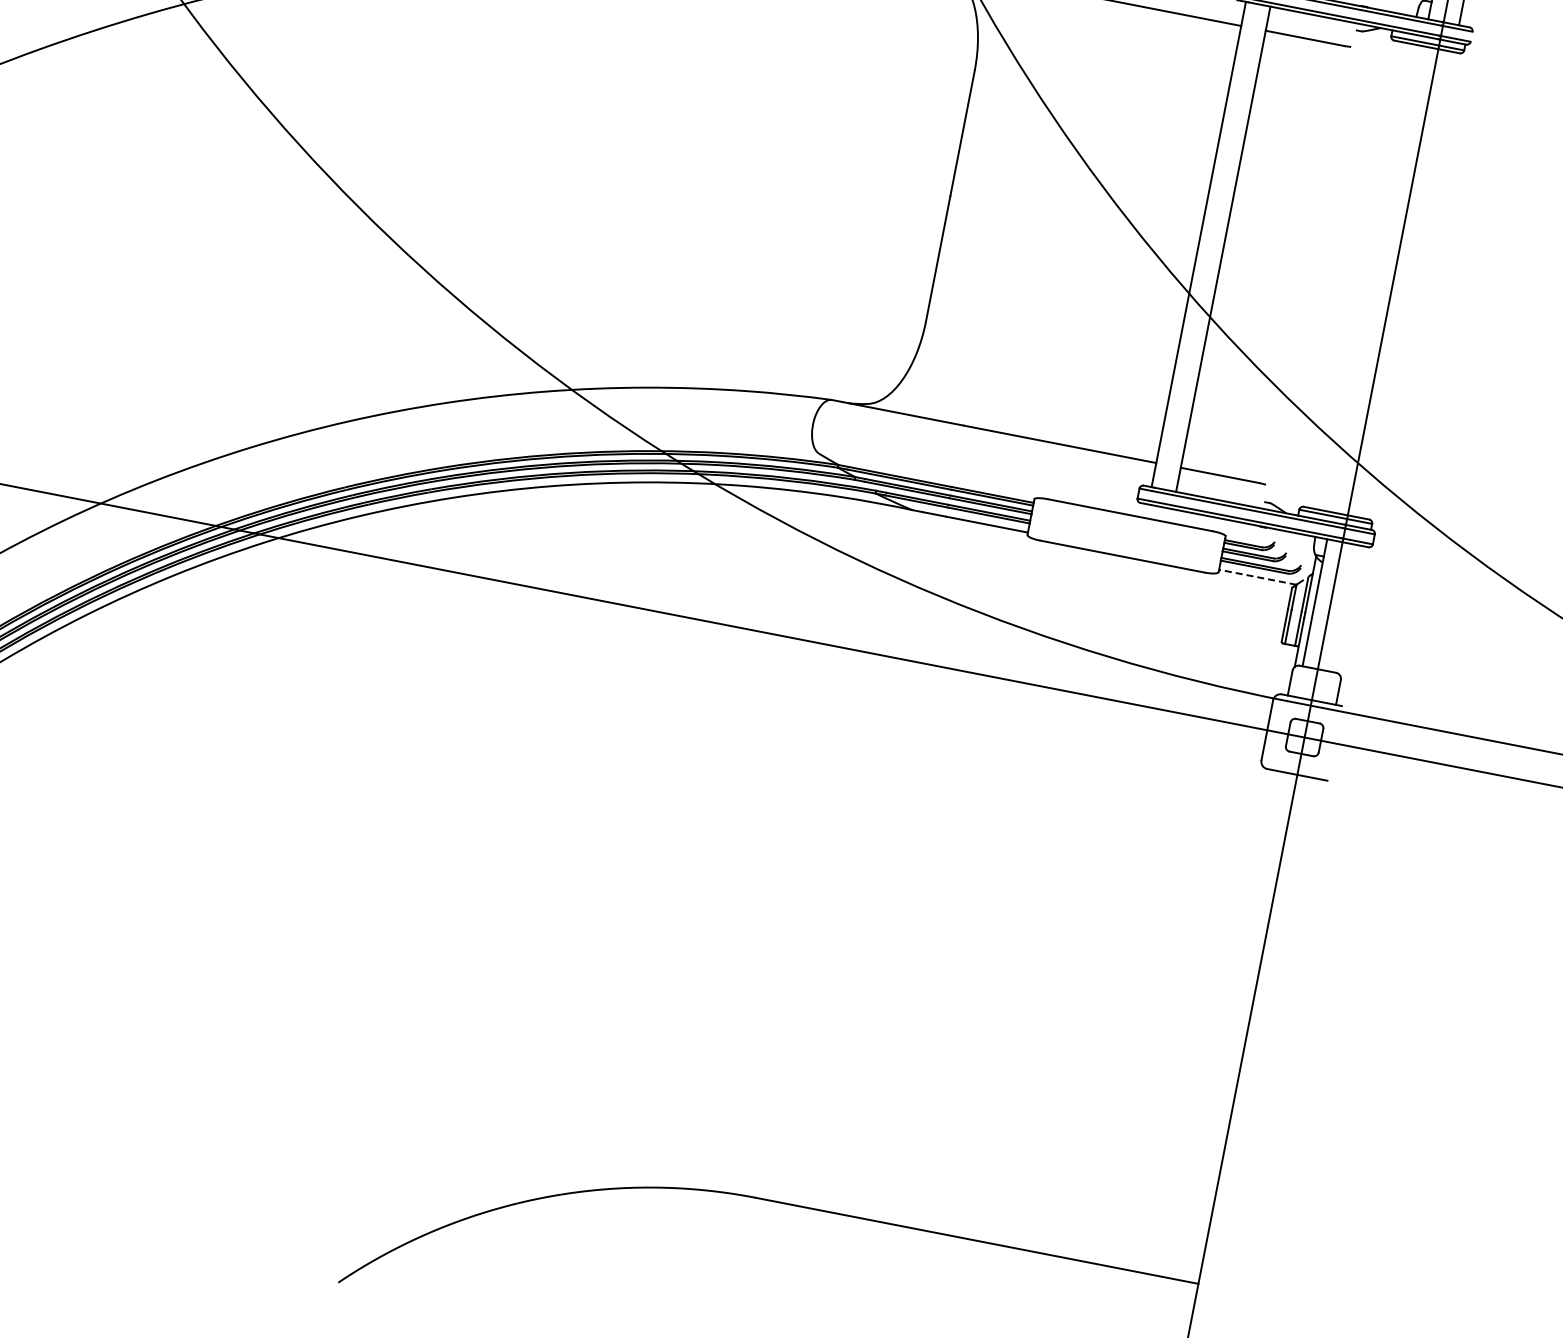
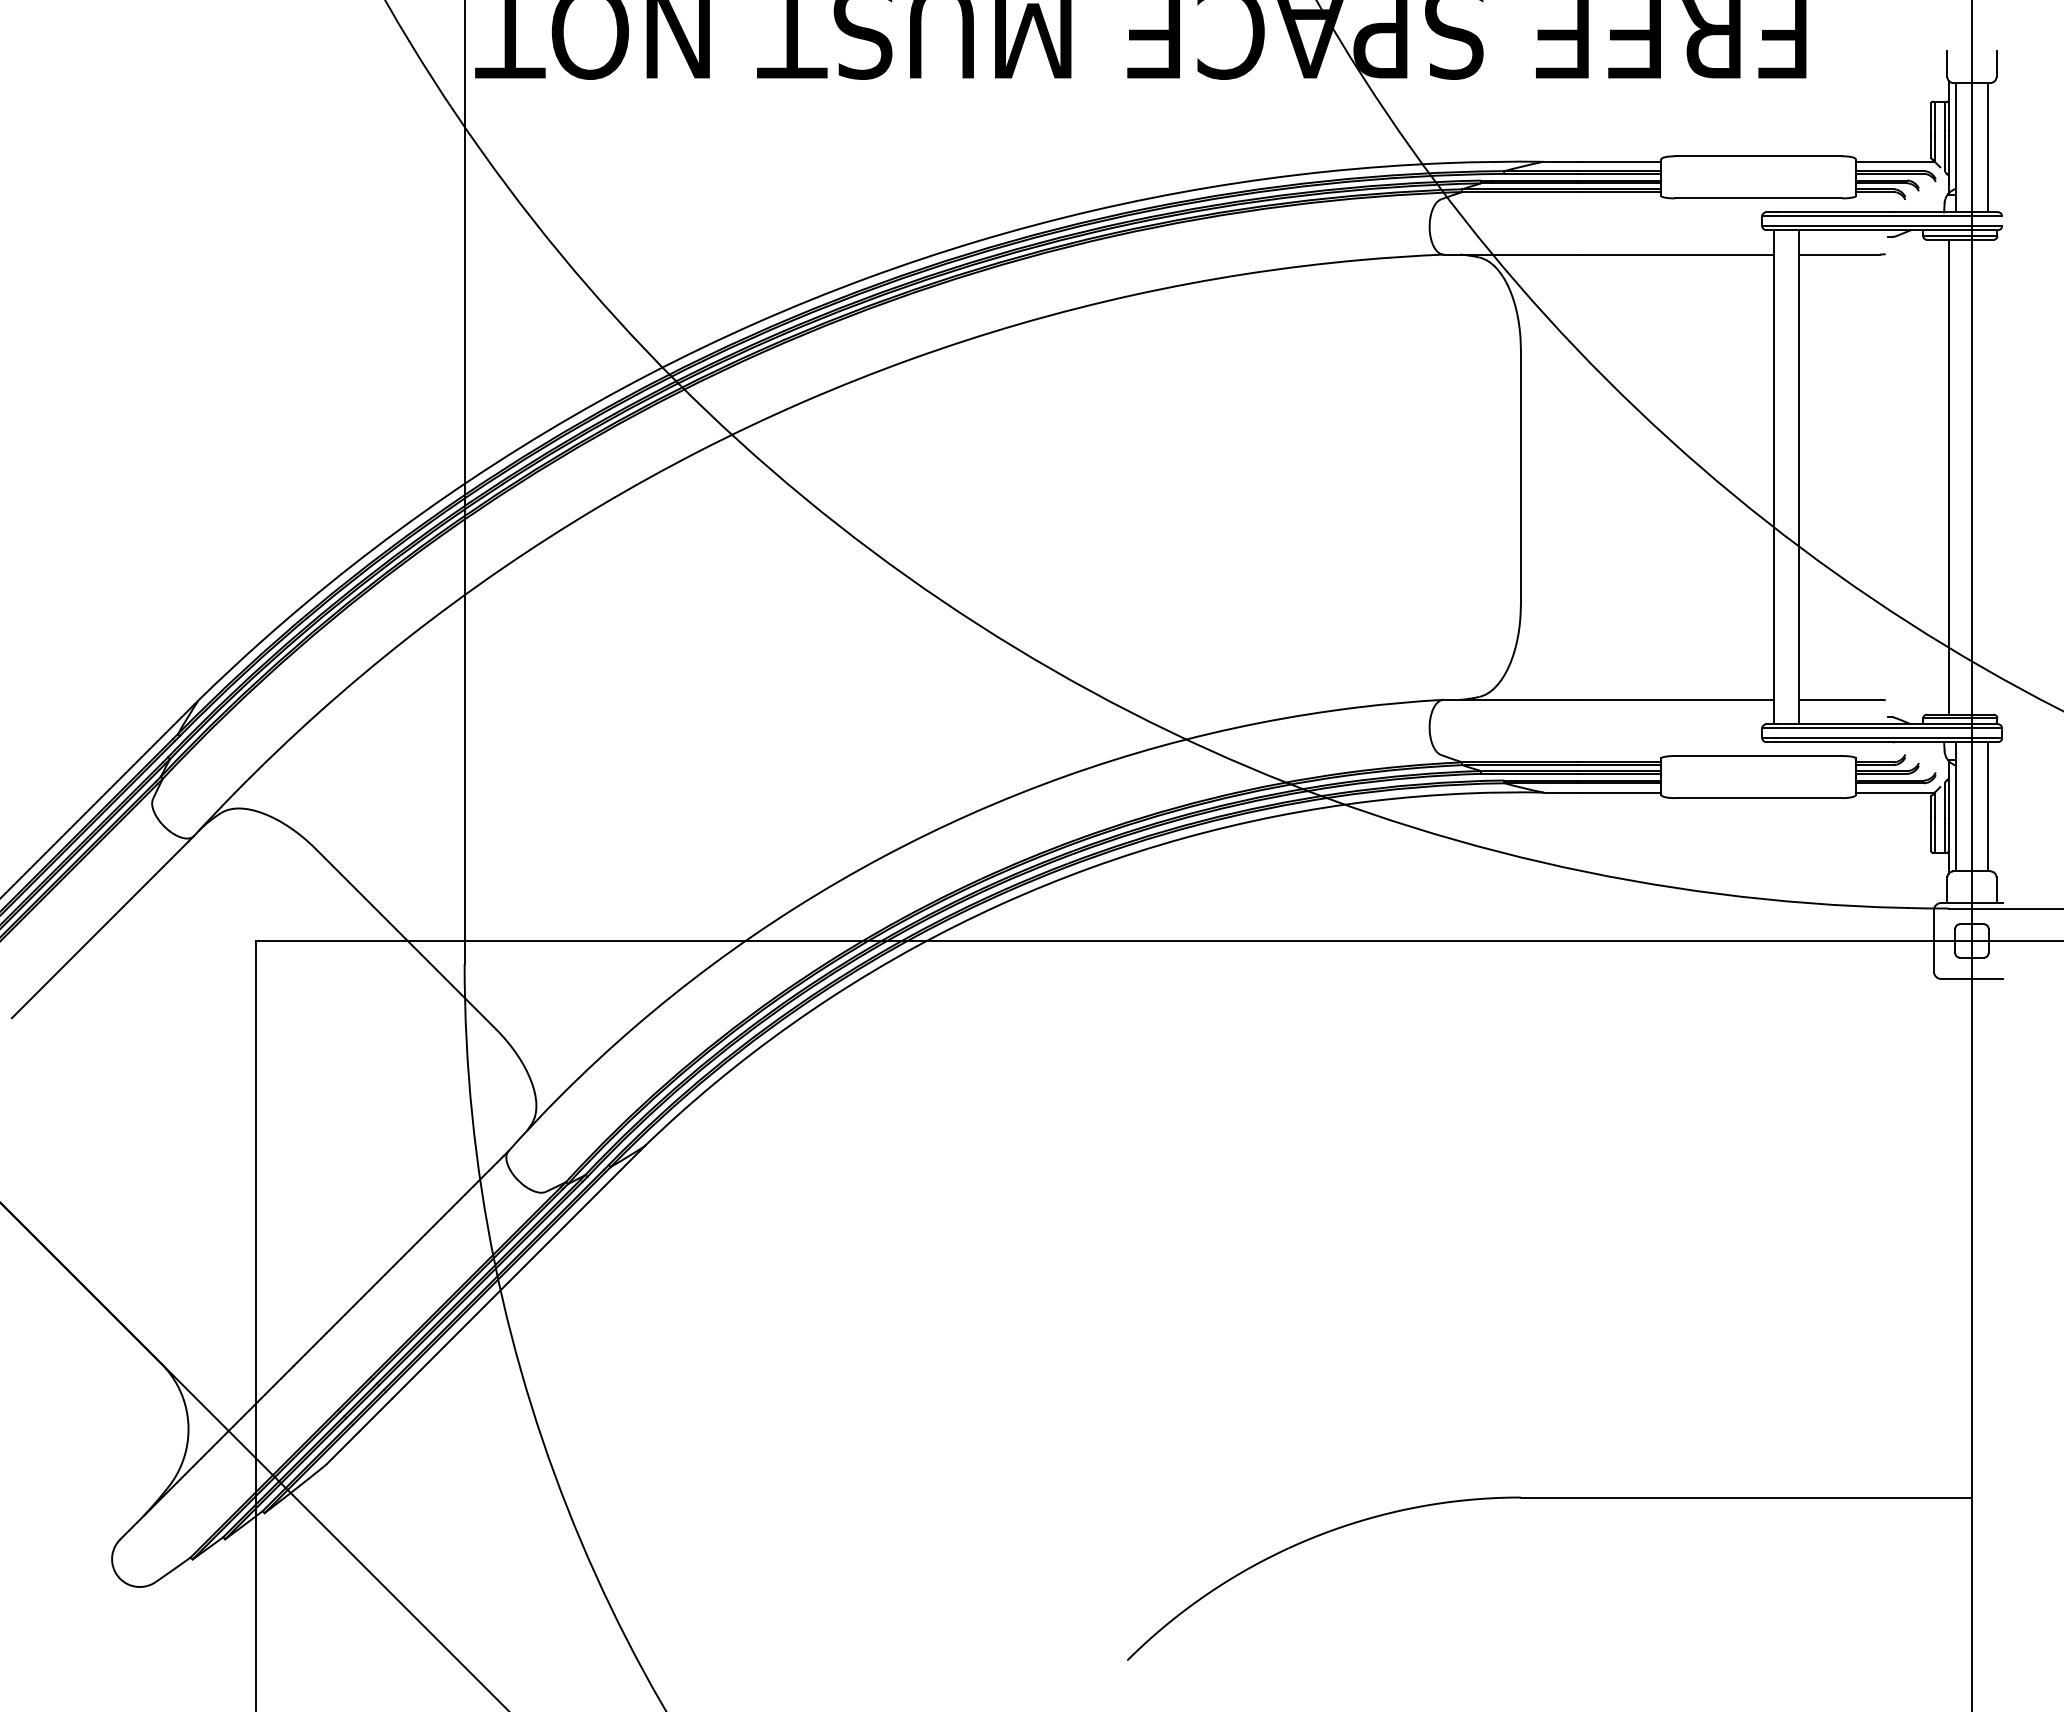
line: (1370, 277) -> (1948, 476), added
line: (1256, 577) -> (1894, 792), dashed -> solid
line: (1345, 608) -> (1987, 806), added

